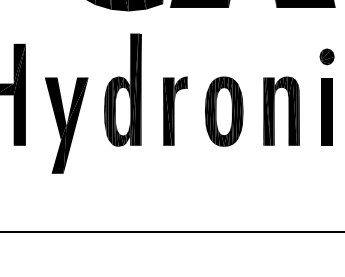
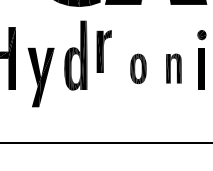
part: (174, 110) -> (103, 51), moved
part: (224, 110) -> (138, 68), size x0.7
part: (281, 110) -> (173, 68), size x0.7

